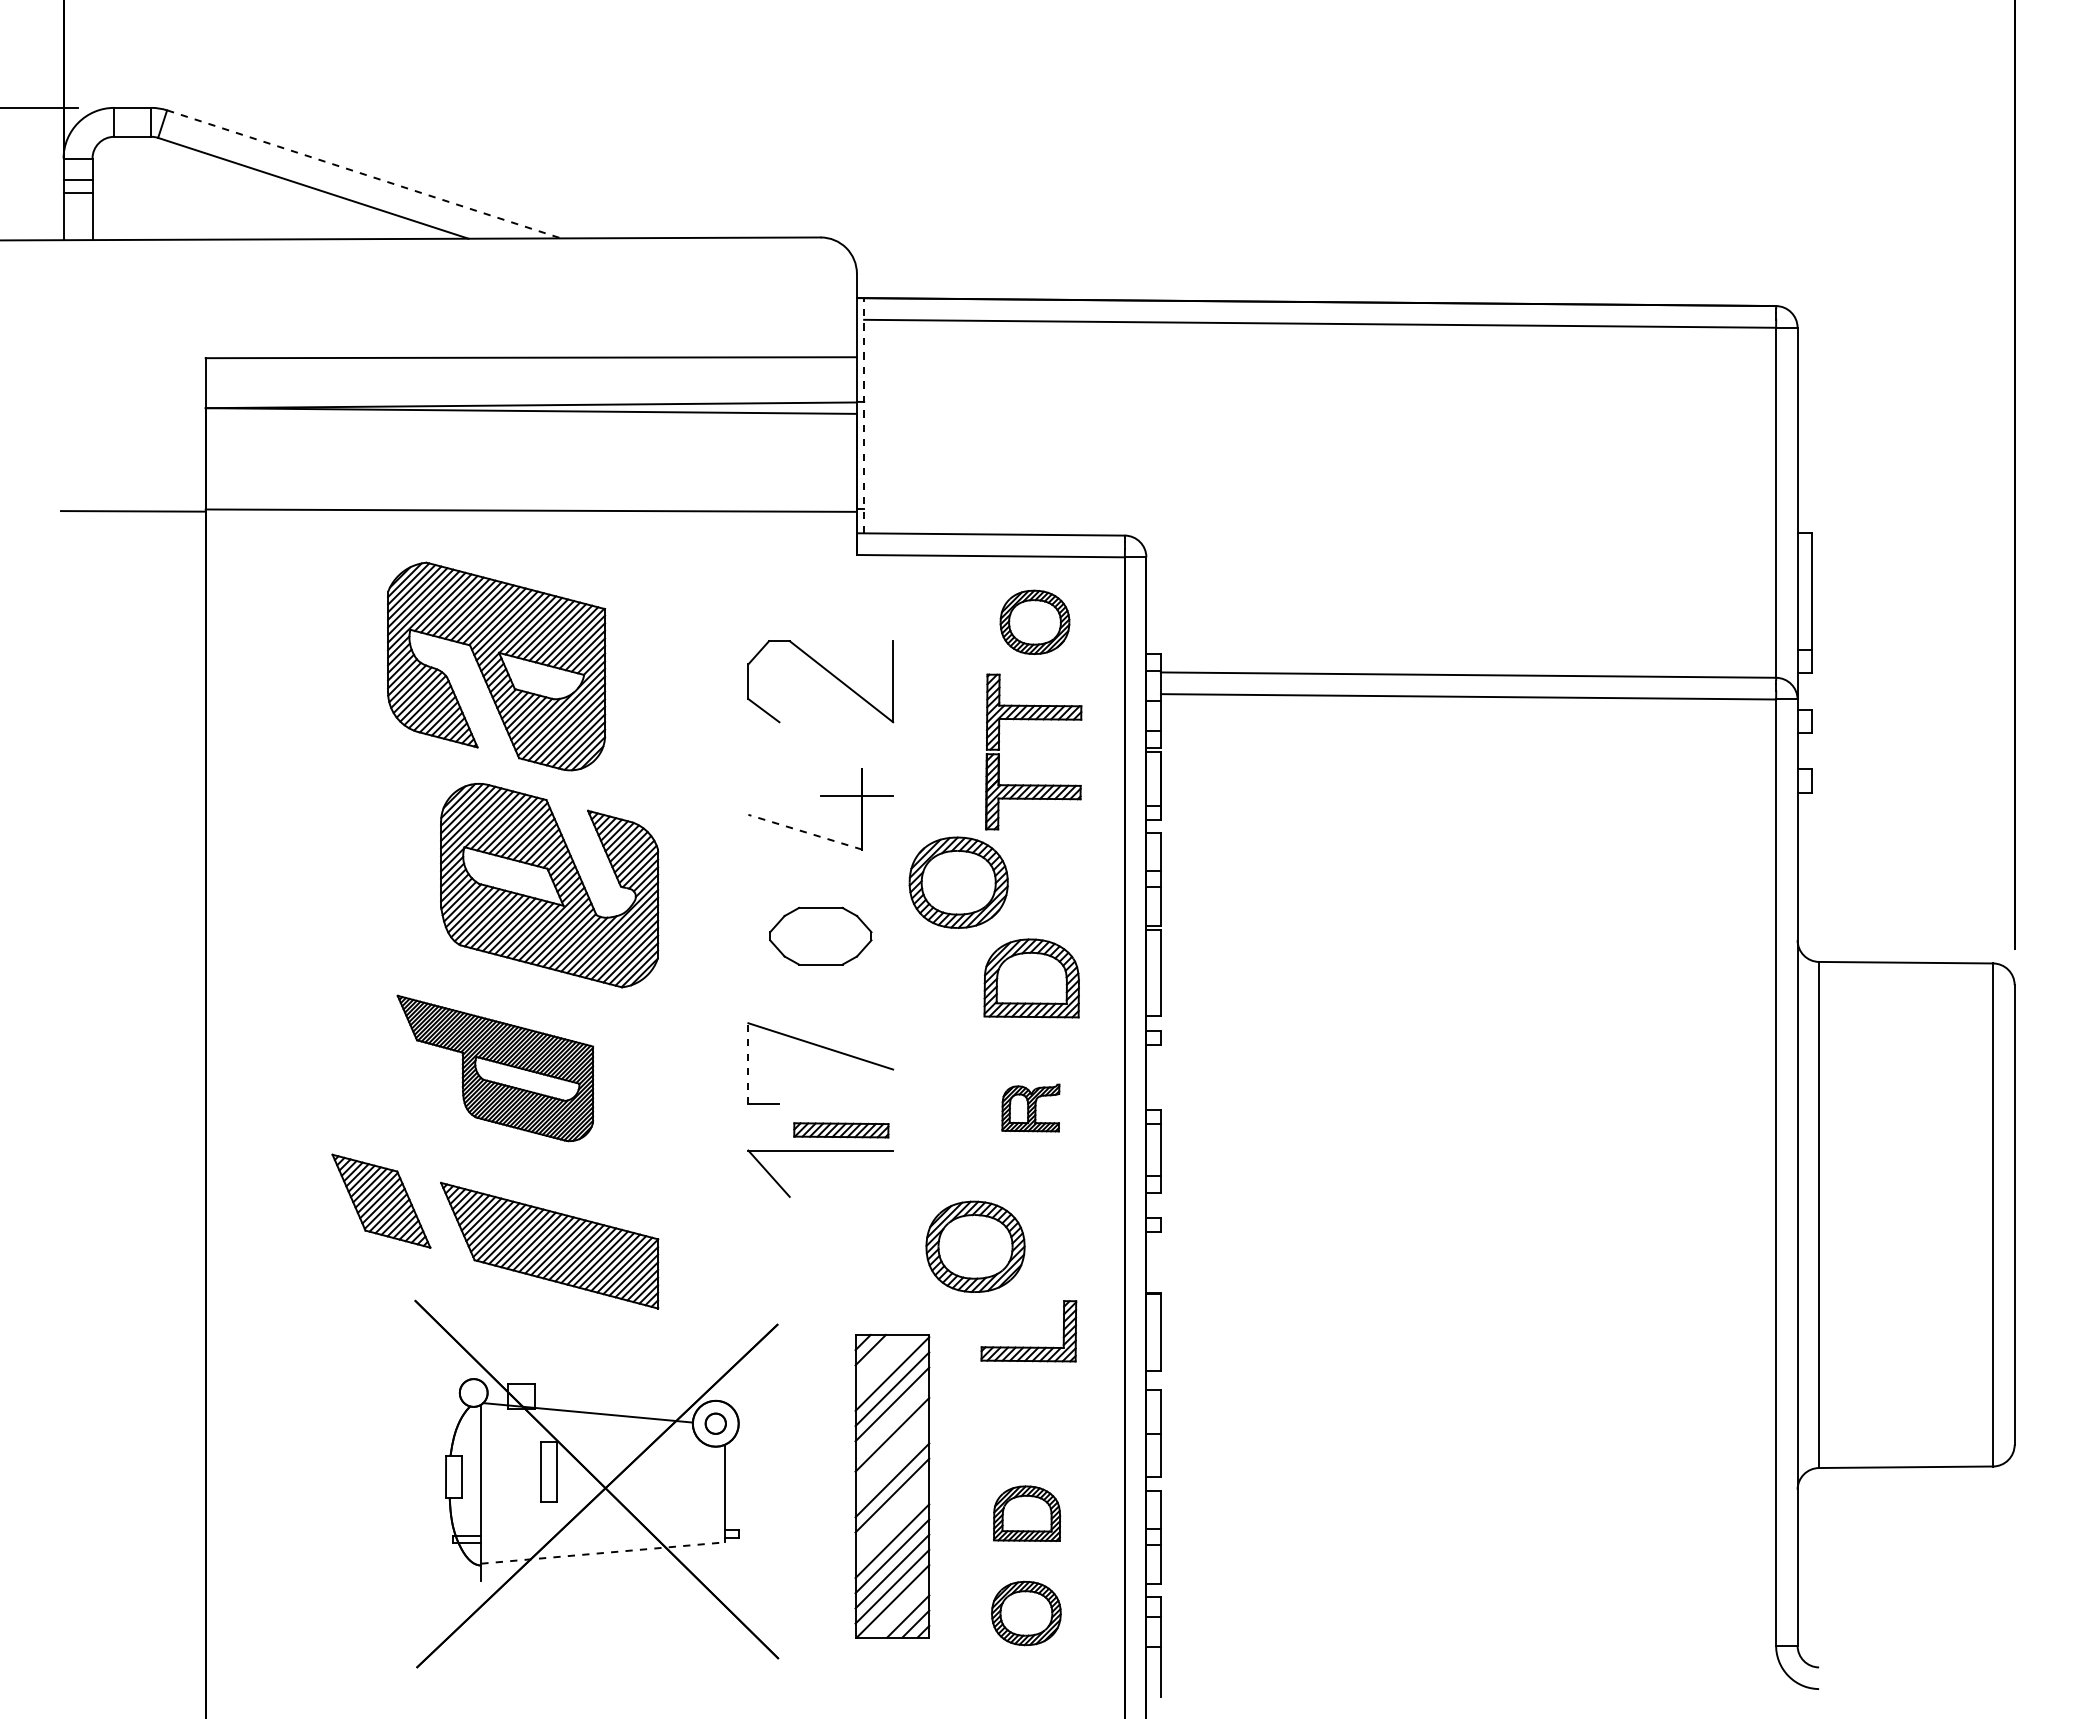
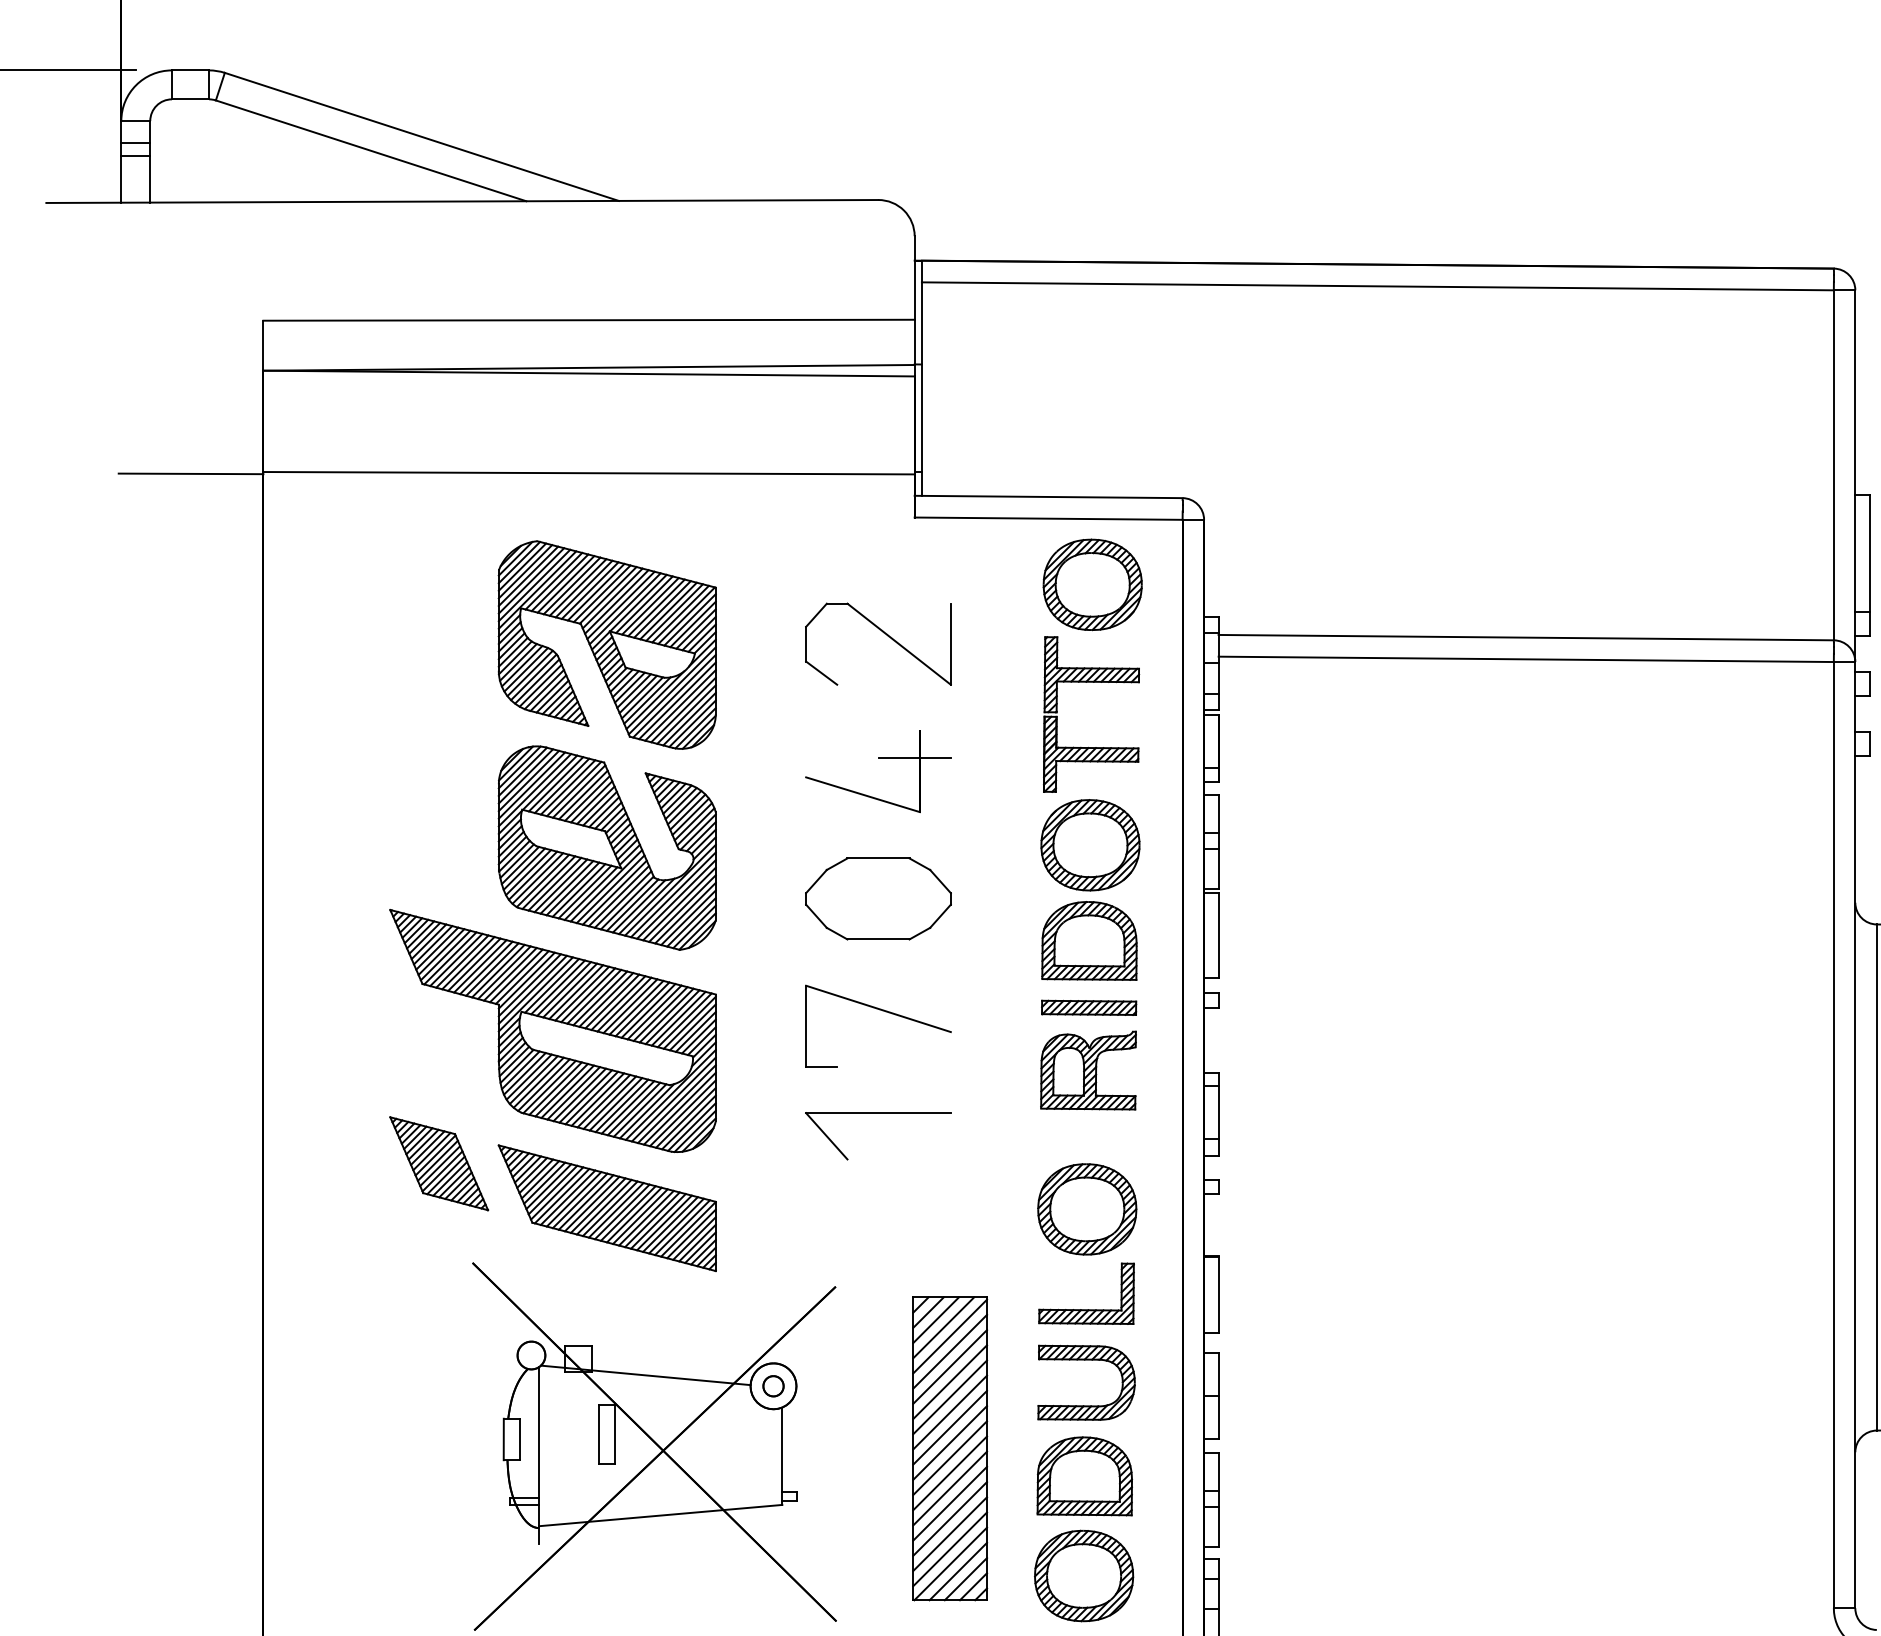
line: (364, 174) -> (422, 137), dashed -> solid
line: (864, 415) -> (922, 378), dashed -> solid
part: (1034, 622) -> (1092, 585), size x1.43
part: (496, 666) -> (607, 645), moved
line: (804, 832) -> (862, 795), dashed -> solid
part: (958, 882) -> (1090, 845), moved
part: (820, 935) -> (878, 898), size x1.43
line: (748, 1063) -> (806, 1026), dashed -> solid
part: (495, 1068) -> (553, 1031), size x1.67
part: (1030, 1107) -> (1088, 1070), size x1.67
part: (841, 1130) -> (1089, 1008), moved
part: (975, 1246) -> (1087, 1209), moved
line: (878, 1357) -> (936, 1320), added
line: (885, 1364) -> (943, 1327), added
line: (892, 1419) -> (950, 1382), added
part: (1028, 1442) -> (1086, 1405), added
line: (892, 1449) -> (950, 1412), added
line: (892, 1465) -> (950, 1428), added
line: (892, 1510) -> (950, 1473), added
part: (1026, 1513) -> (1084, 1476), size x1.43
line: (892, 1525) -> (950, 1488), added
line: (603, 1553) -> (661, 1516), dashed -> solid
line: (900, 1608) -> (958, 1571), added
part: (1026, 1613) -> (1084, 1576), size x1.43

